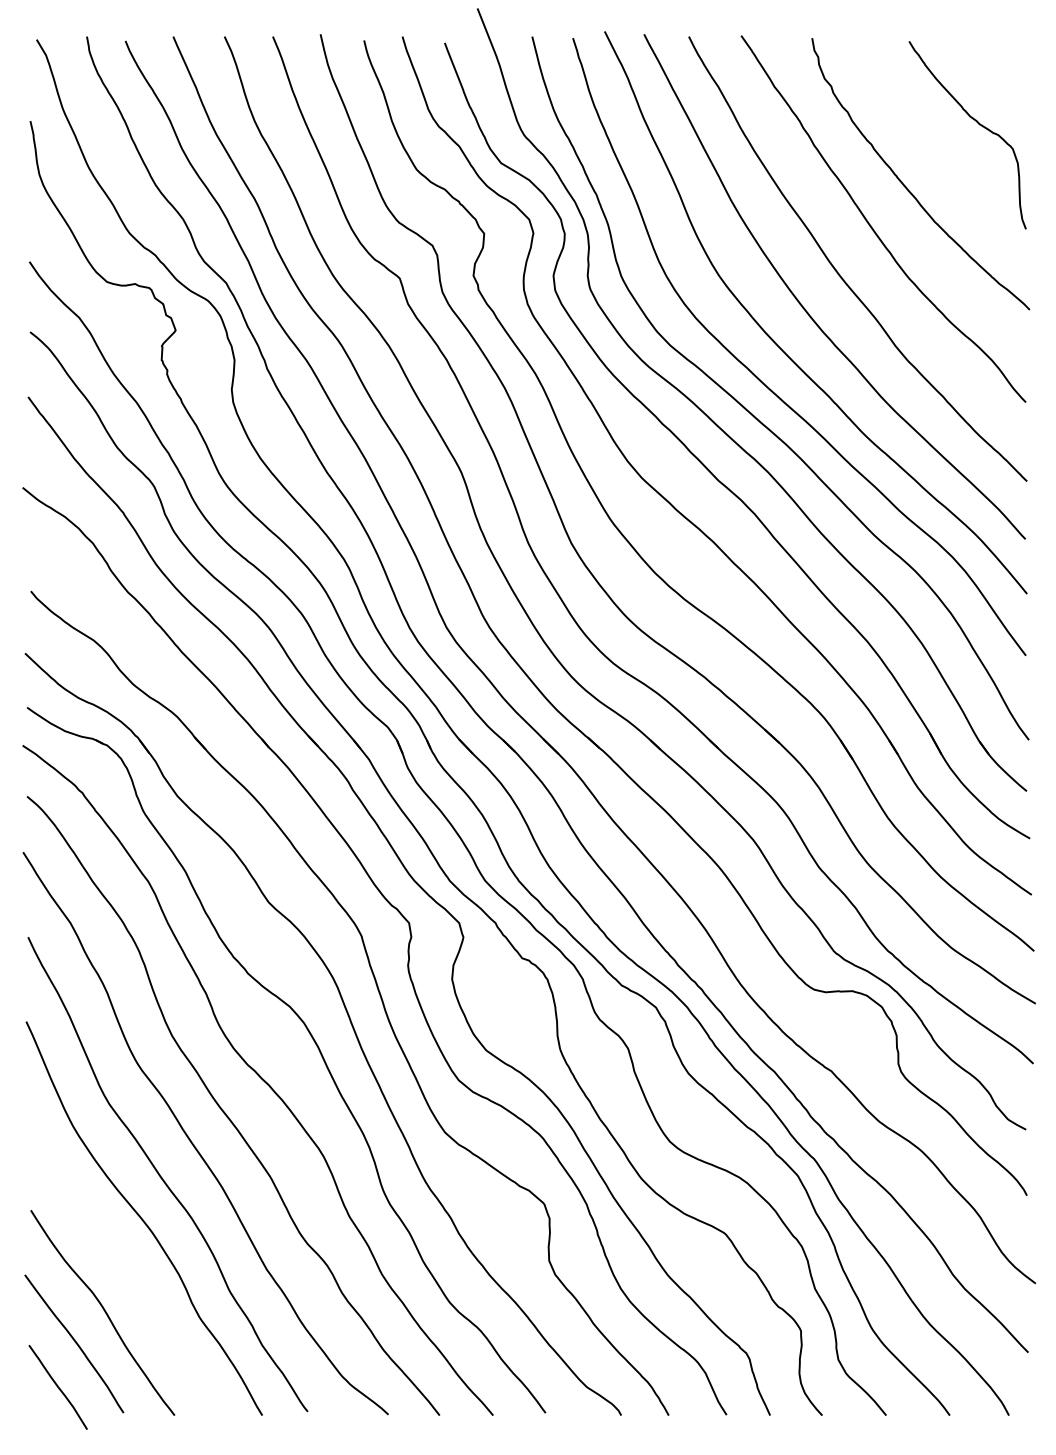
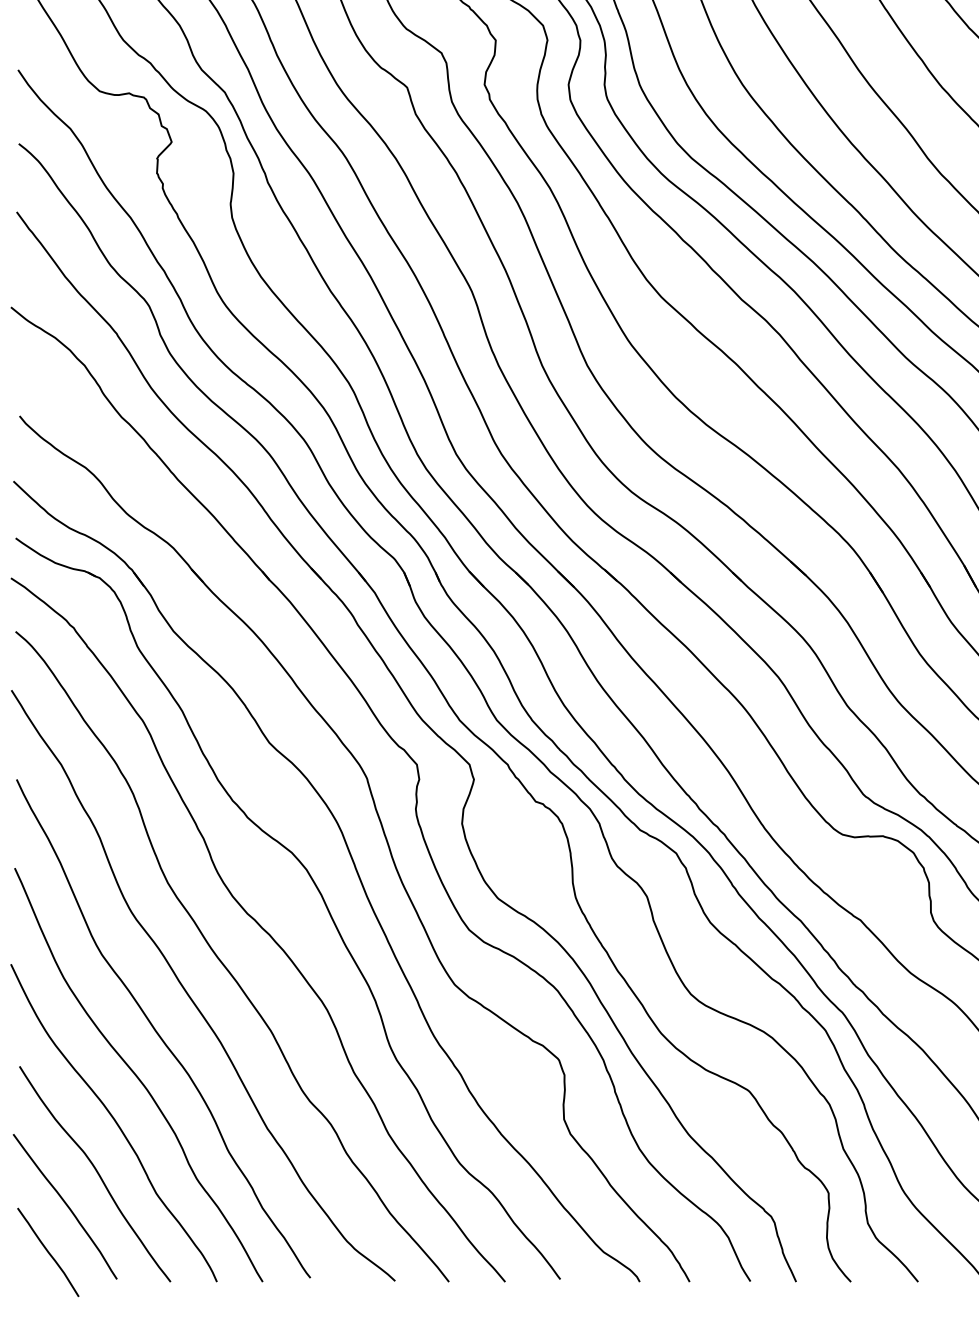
curve: (121, 1263) -> (114, 1122), added

